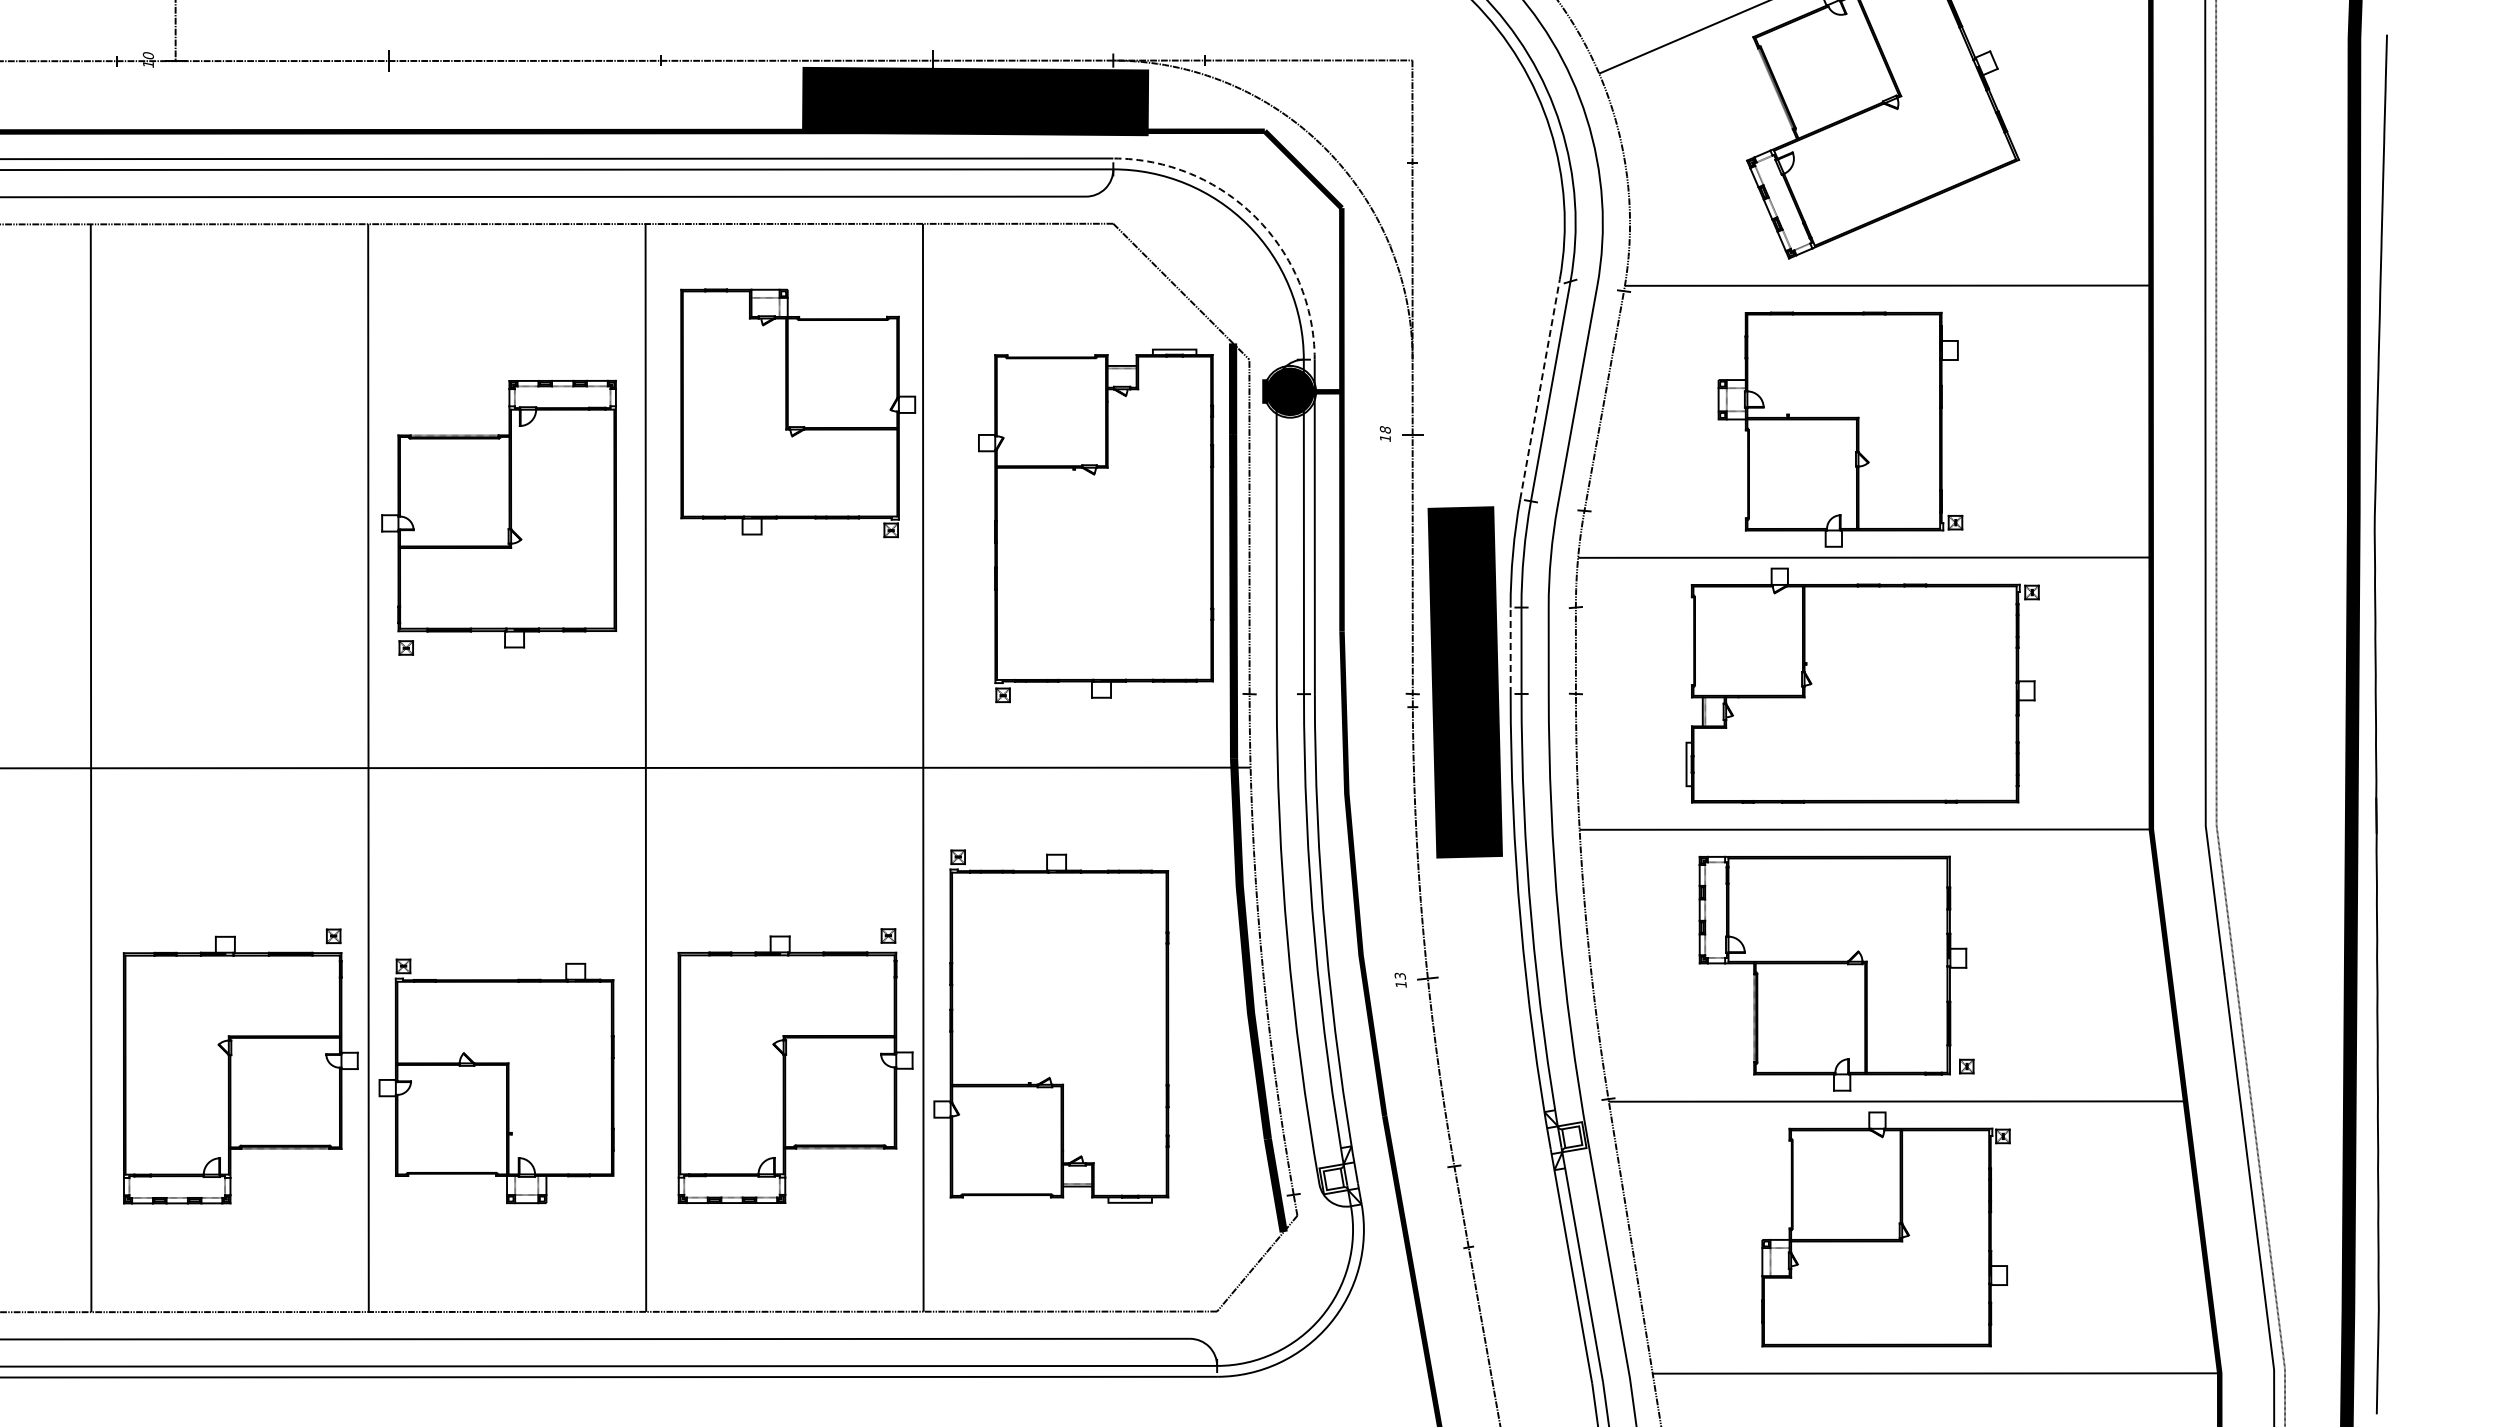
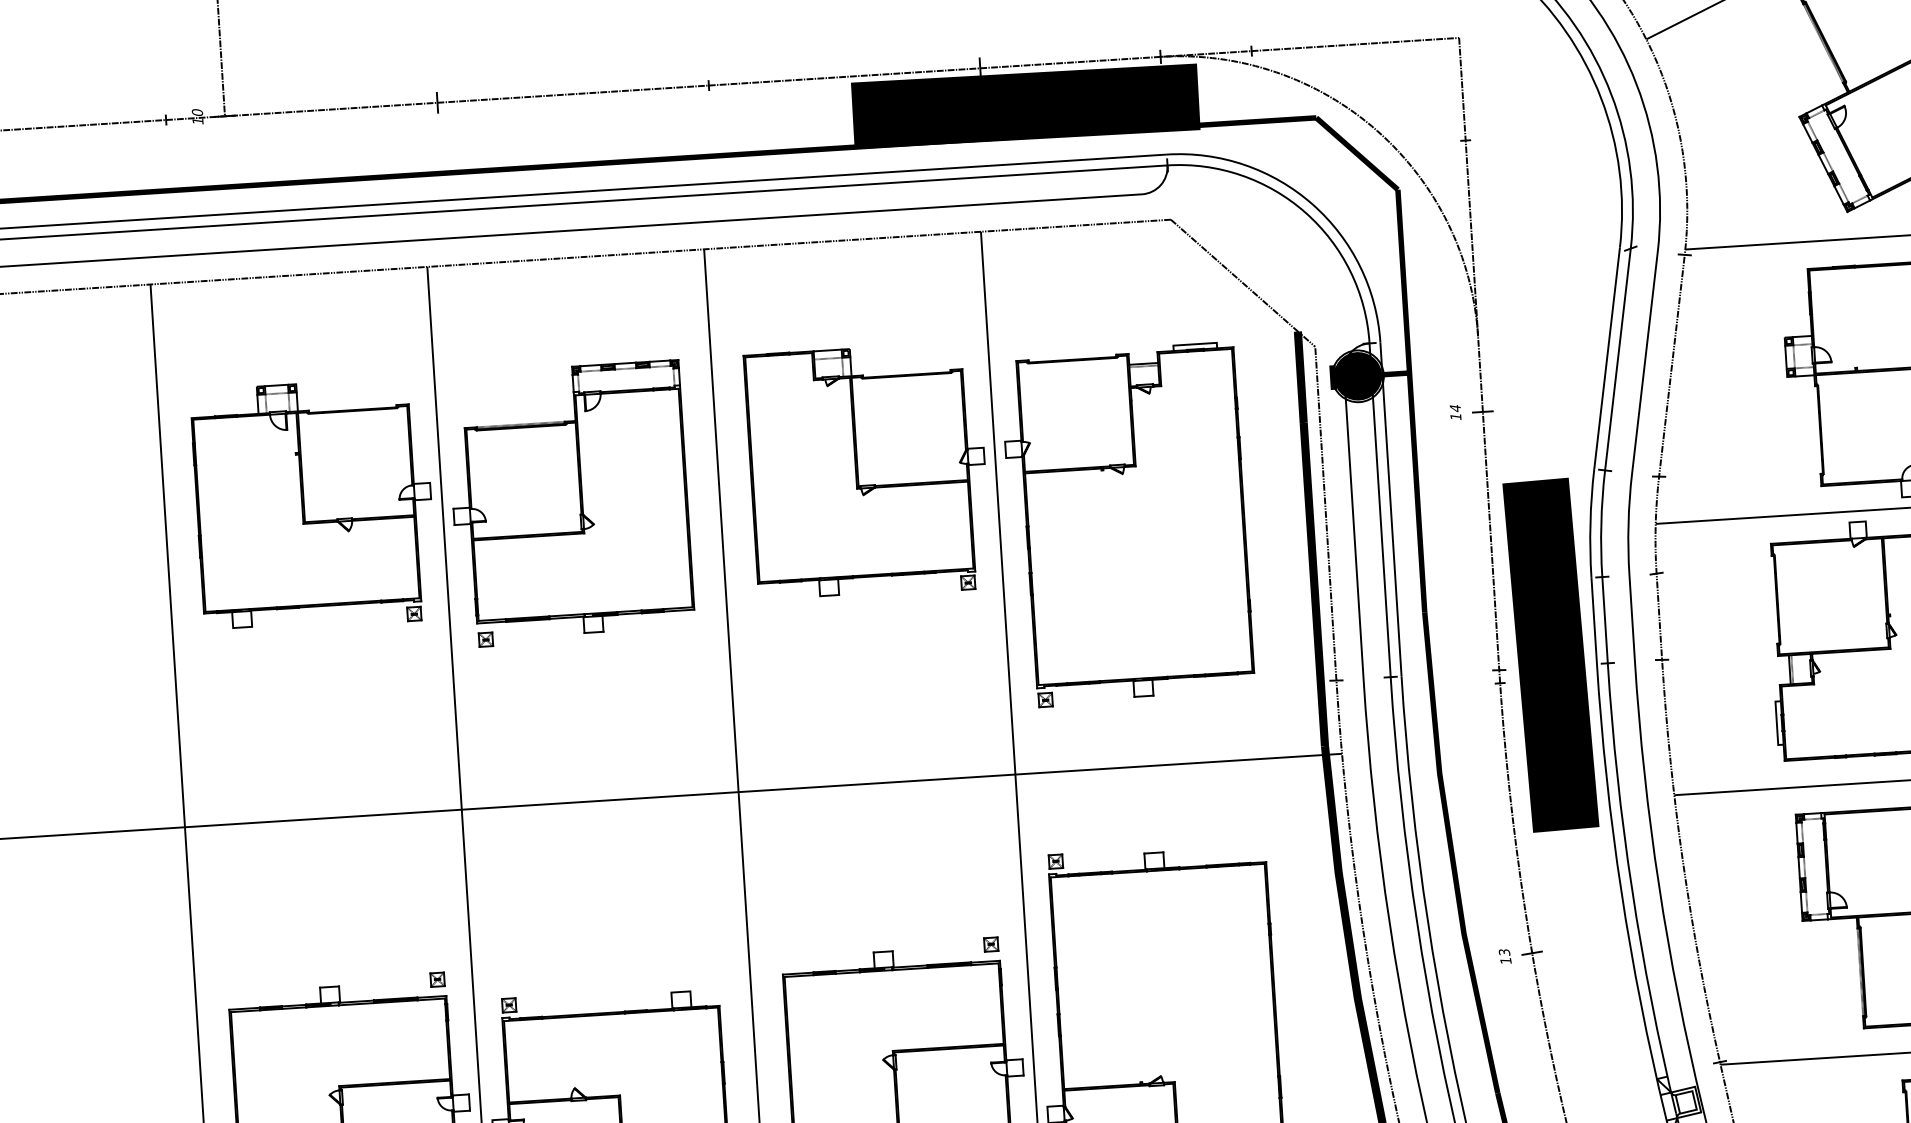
line: (1255, 217) -> (1312, 204), dashed -> solid
line: (1540, 389) -> (1607, 358), dashed -> solid
part: (798, 413) -> (868, 471), moved
text: (1384, 429) -> (1454, 407), 18 -> 14
part: (240, 454) -> (314, 504), added
part: (499, 517) -> (570, 503), moved
part: (1096, 525) -> (1128, 524), moved
line: (1510, 650) -> (1594, 620), dashed -> solid

